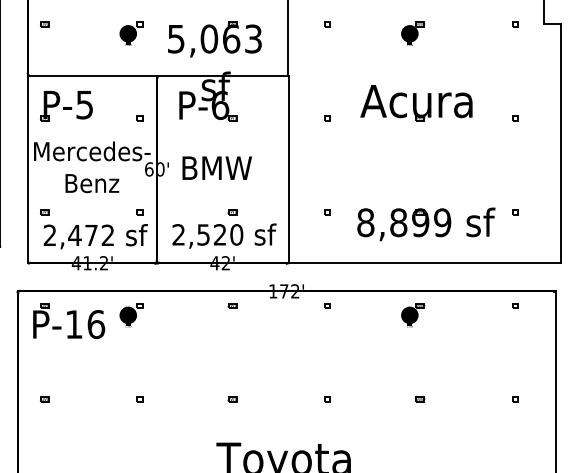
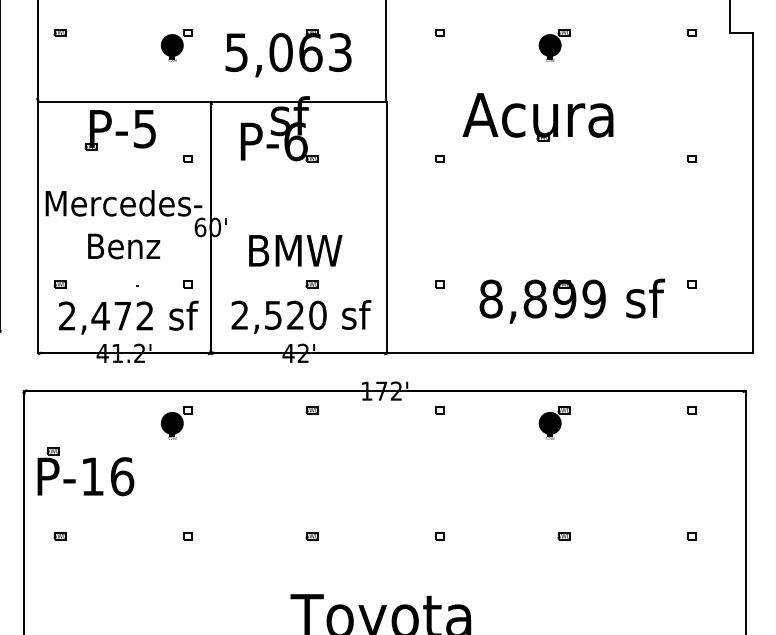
part: (416, 103) -> (537, 117), moved
part: (65, 106) -> (119, 130), moved
text: (217, 167) -> (295, 250), moved
part: (68, 320) -> (85, 471), moved

